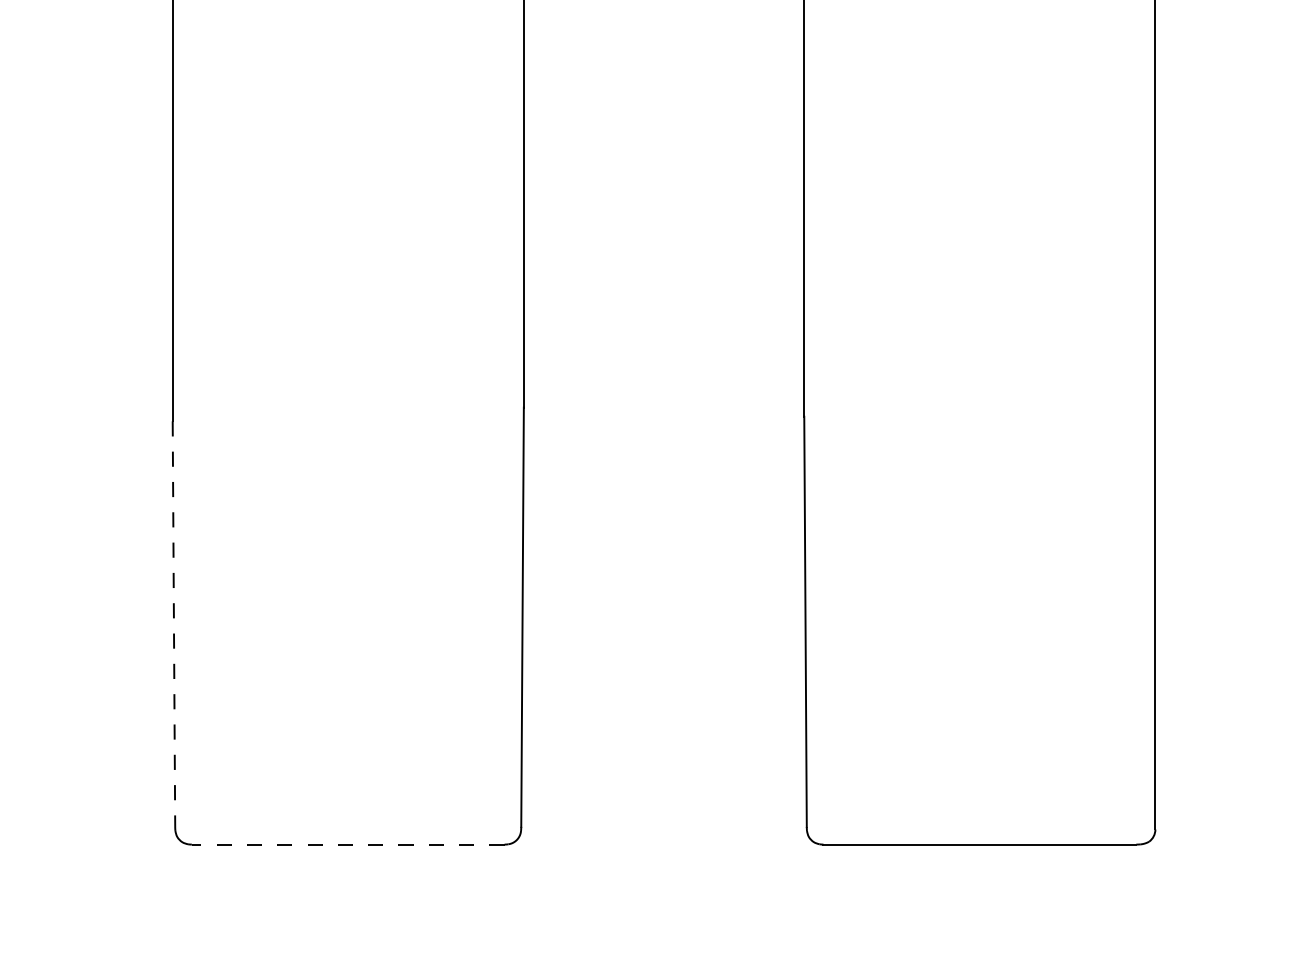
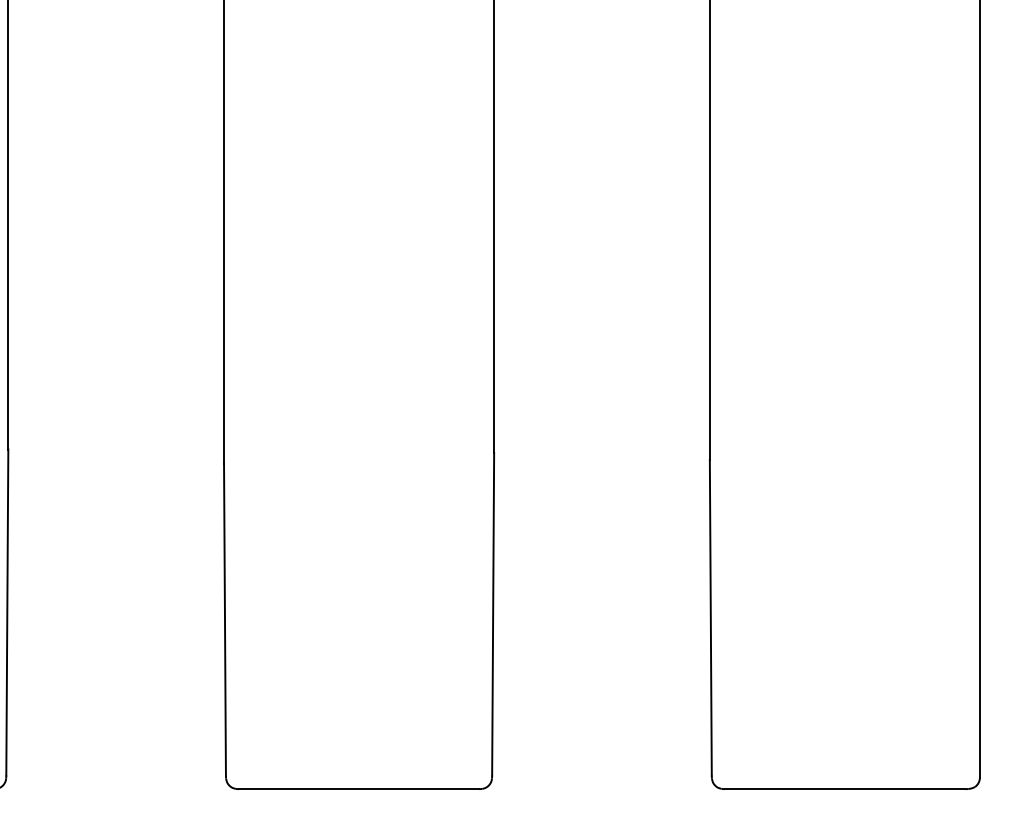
line: (174, 625) -> (225, 620), dashed -> solid
line: (347, 845) -> (358, 789), dashed -> solid

